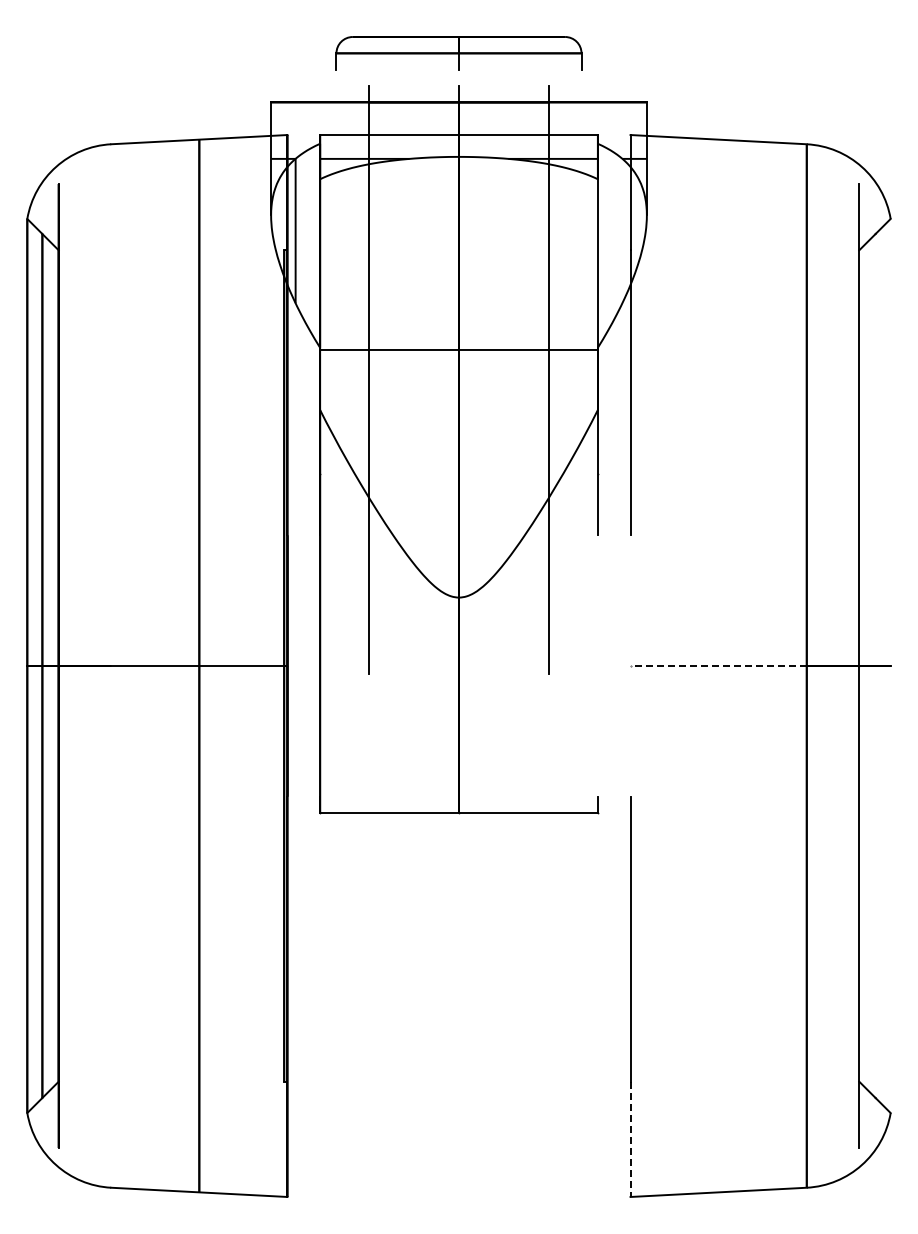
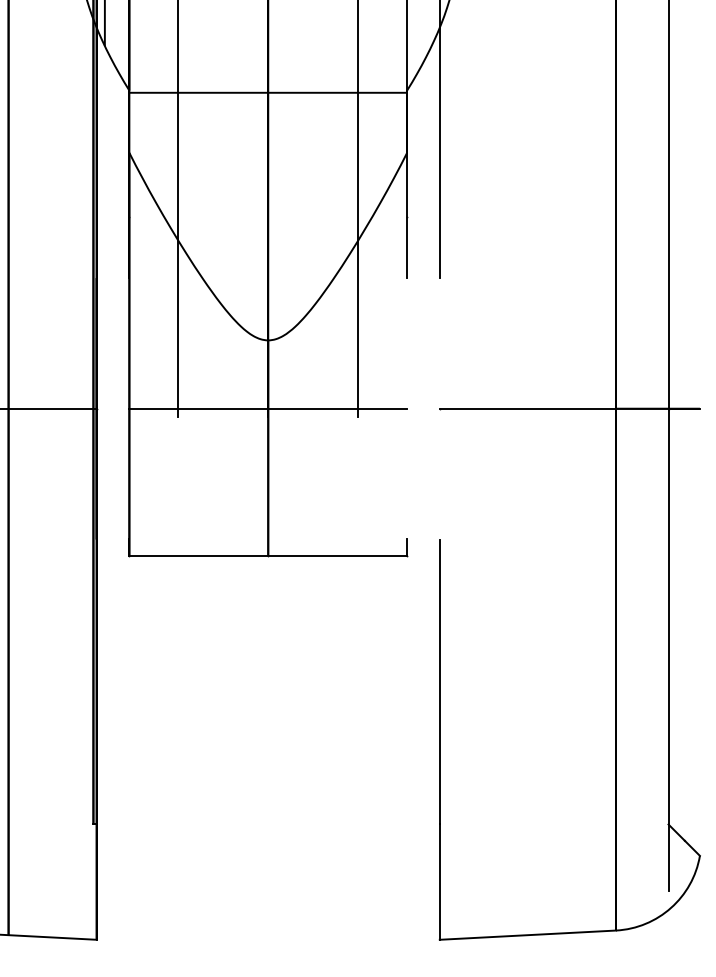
line: (458, 666) -> (267, 409), added
line: (718, 666) -> (527, 409), dashed -> solid
line: (630, 1139) -> (439, 882), dashed -> solid

